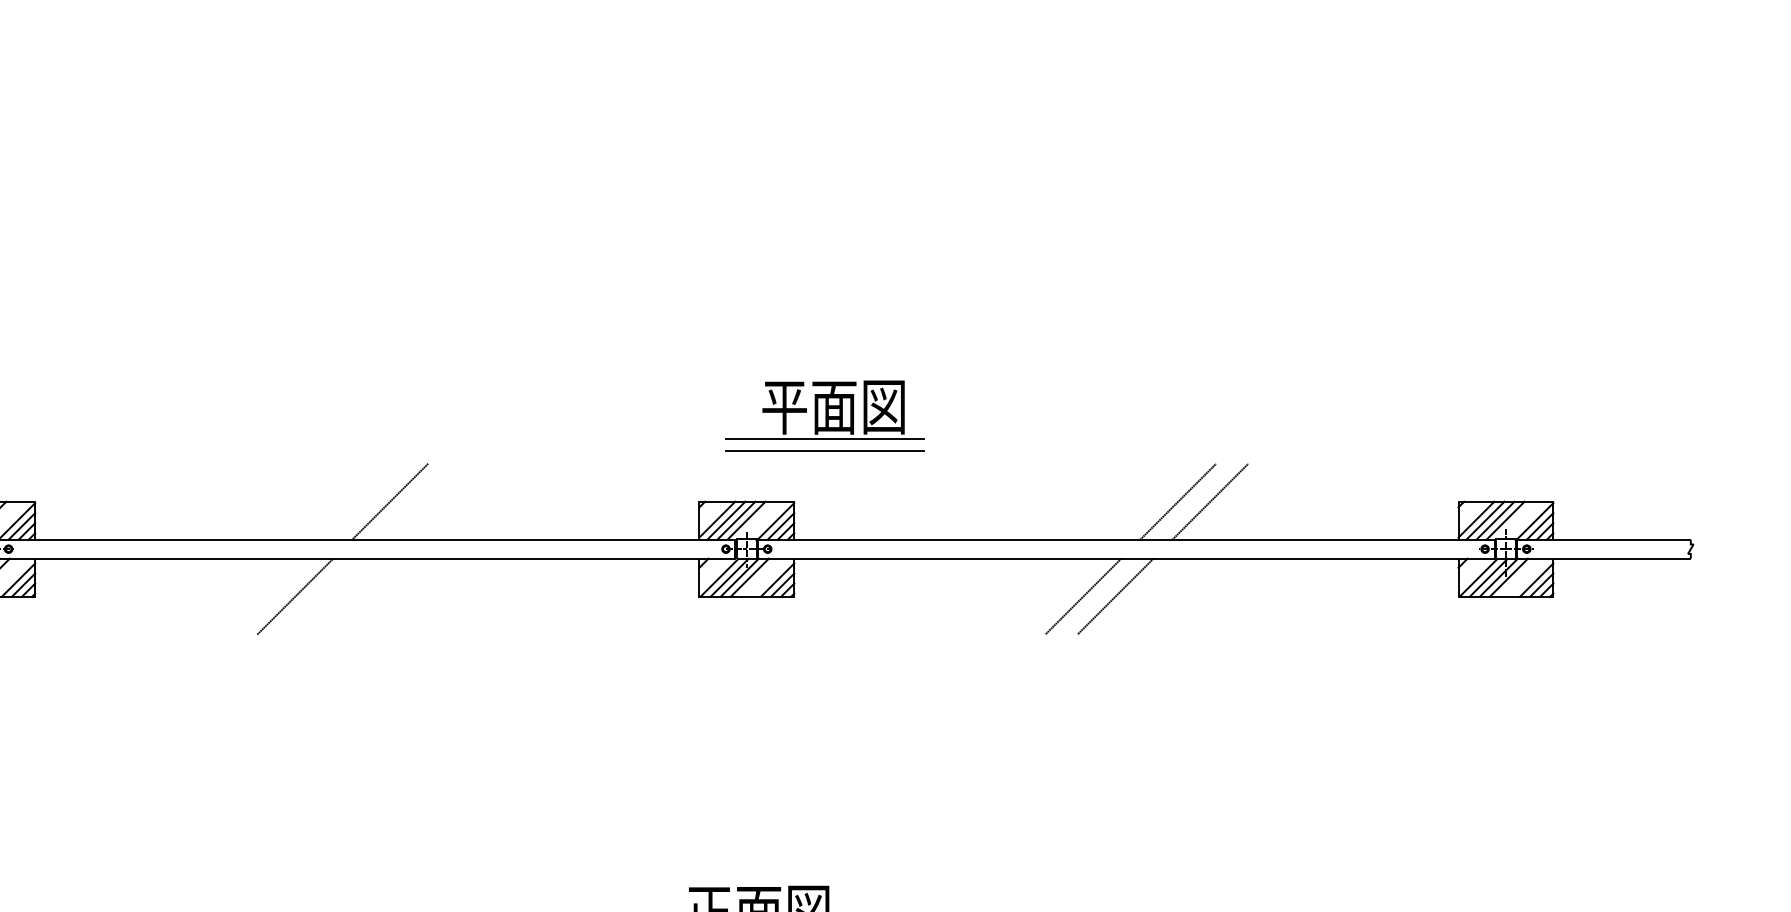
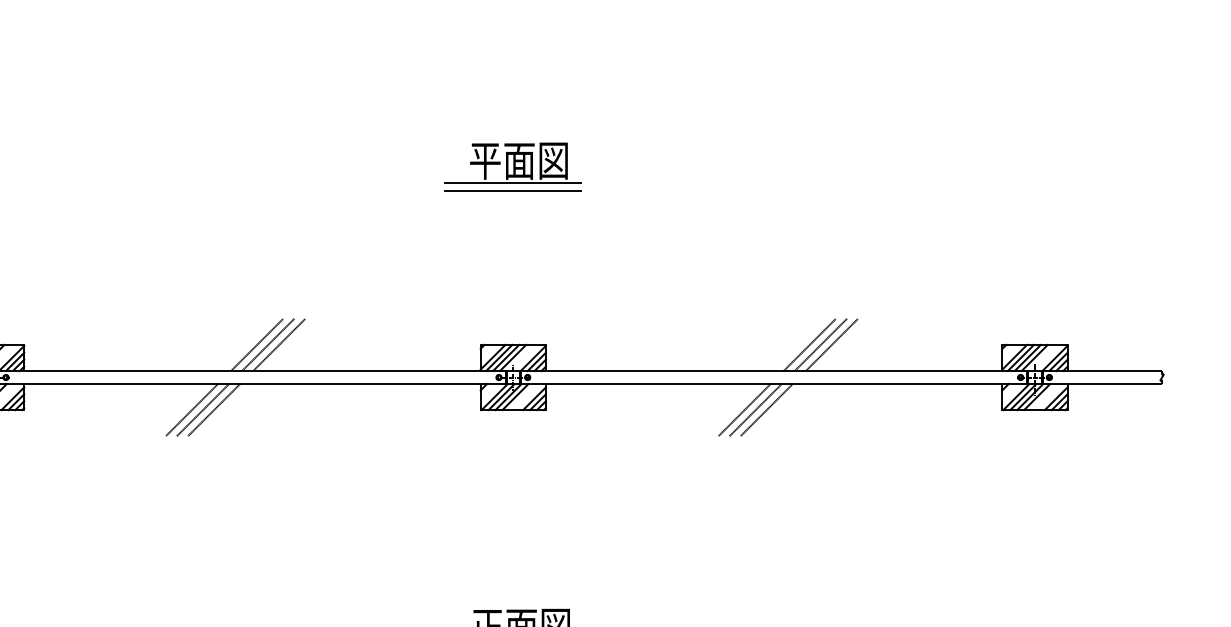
part: (824, 415) -> (512, 166), moved
line: (374, 501) -> (257, 344), added
line: (406, 501) -> (279, 344), added
line: (1193, 501) -> (820, 344), added
line: (278, 597) -> (191, 410), added
line: (312, 597) -> (214, 410), added
line: (1099, 597) -> (755, 410), added

